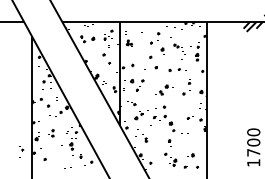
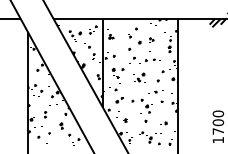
part: (160, 106) -> (152, 91), moved
part: (21, 151) -> (48, 134), moved
part: (190, 155) -> (163, 123), moved

